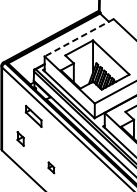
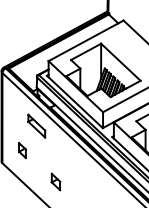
line: (79, 37) -> (86, 40), dashed -> solid
part: (51, 167) -> (55, 181), size x1.43

